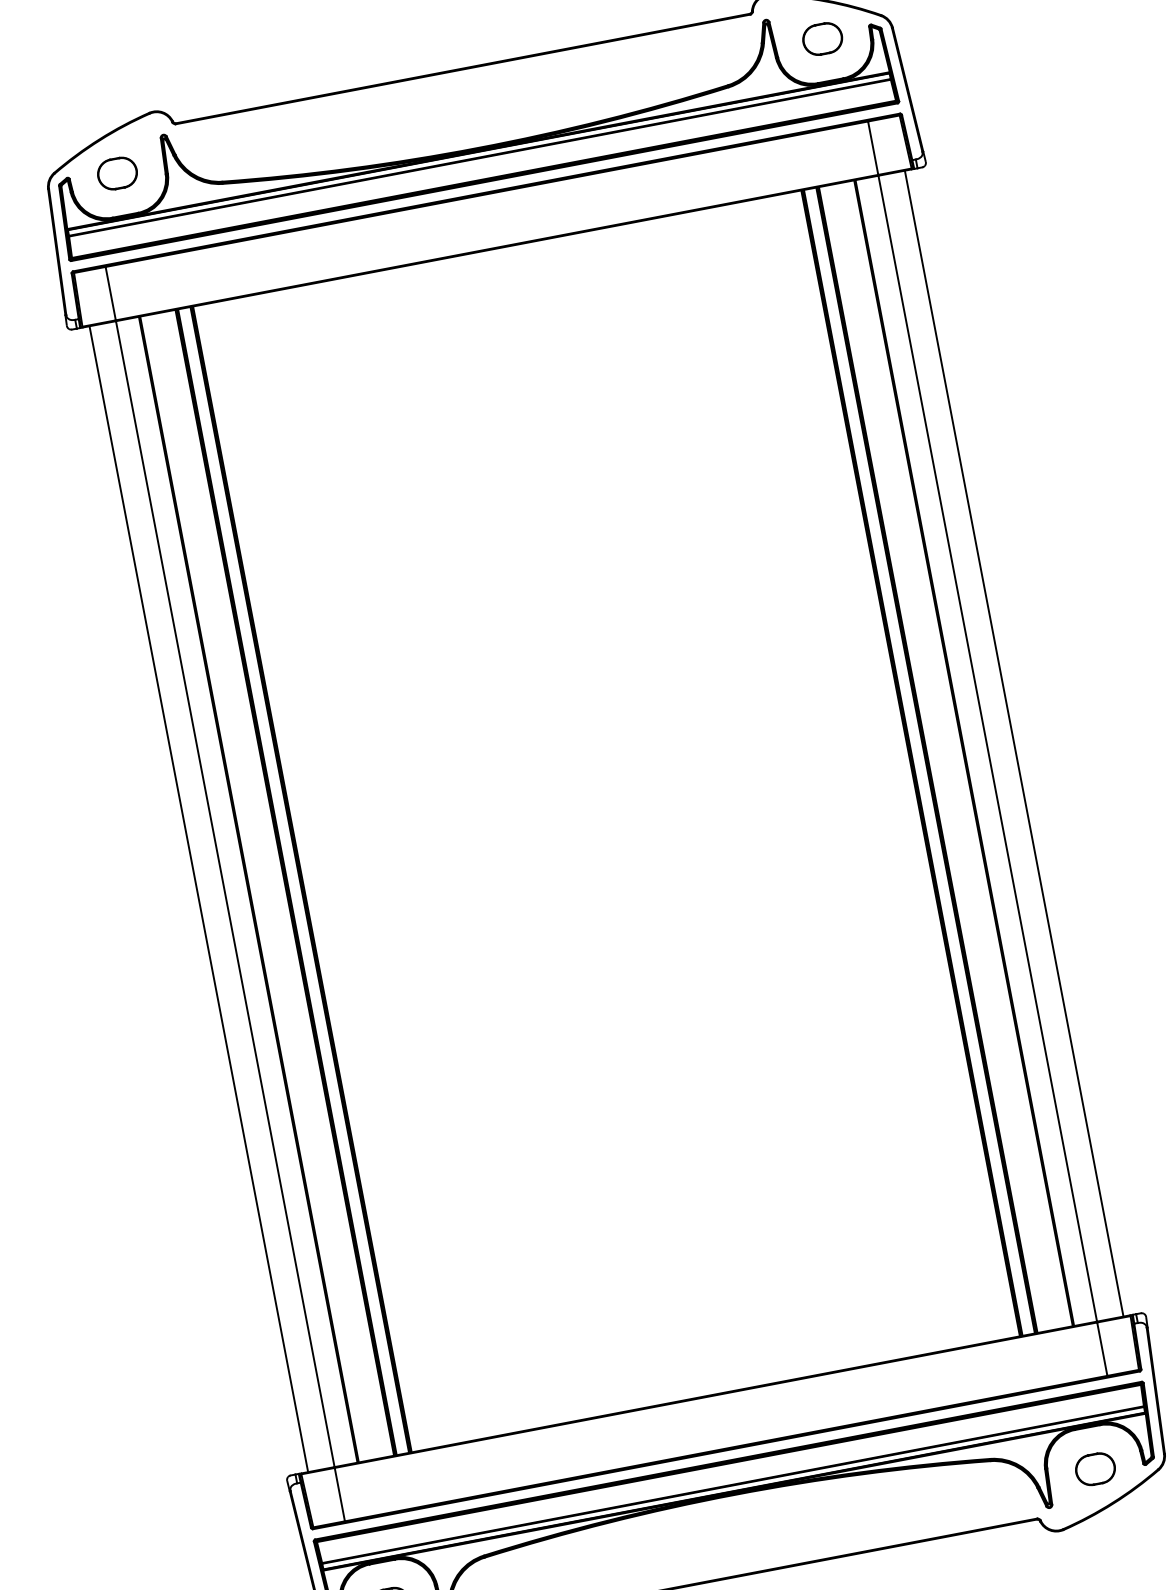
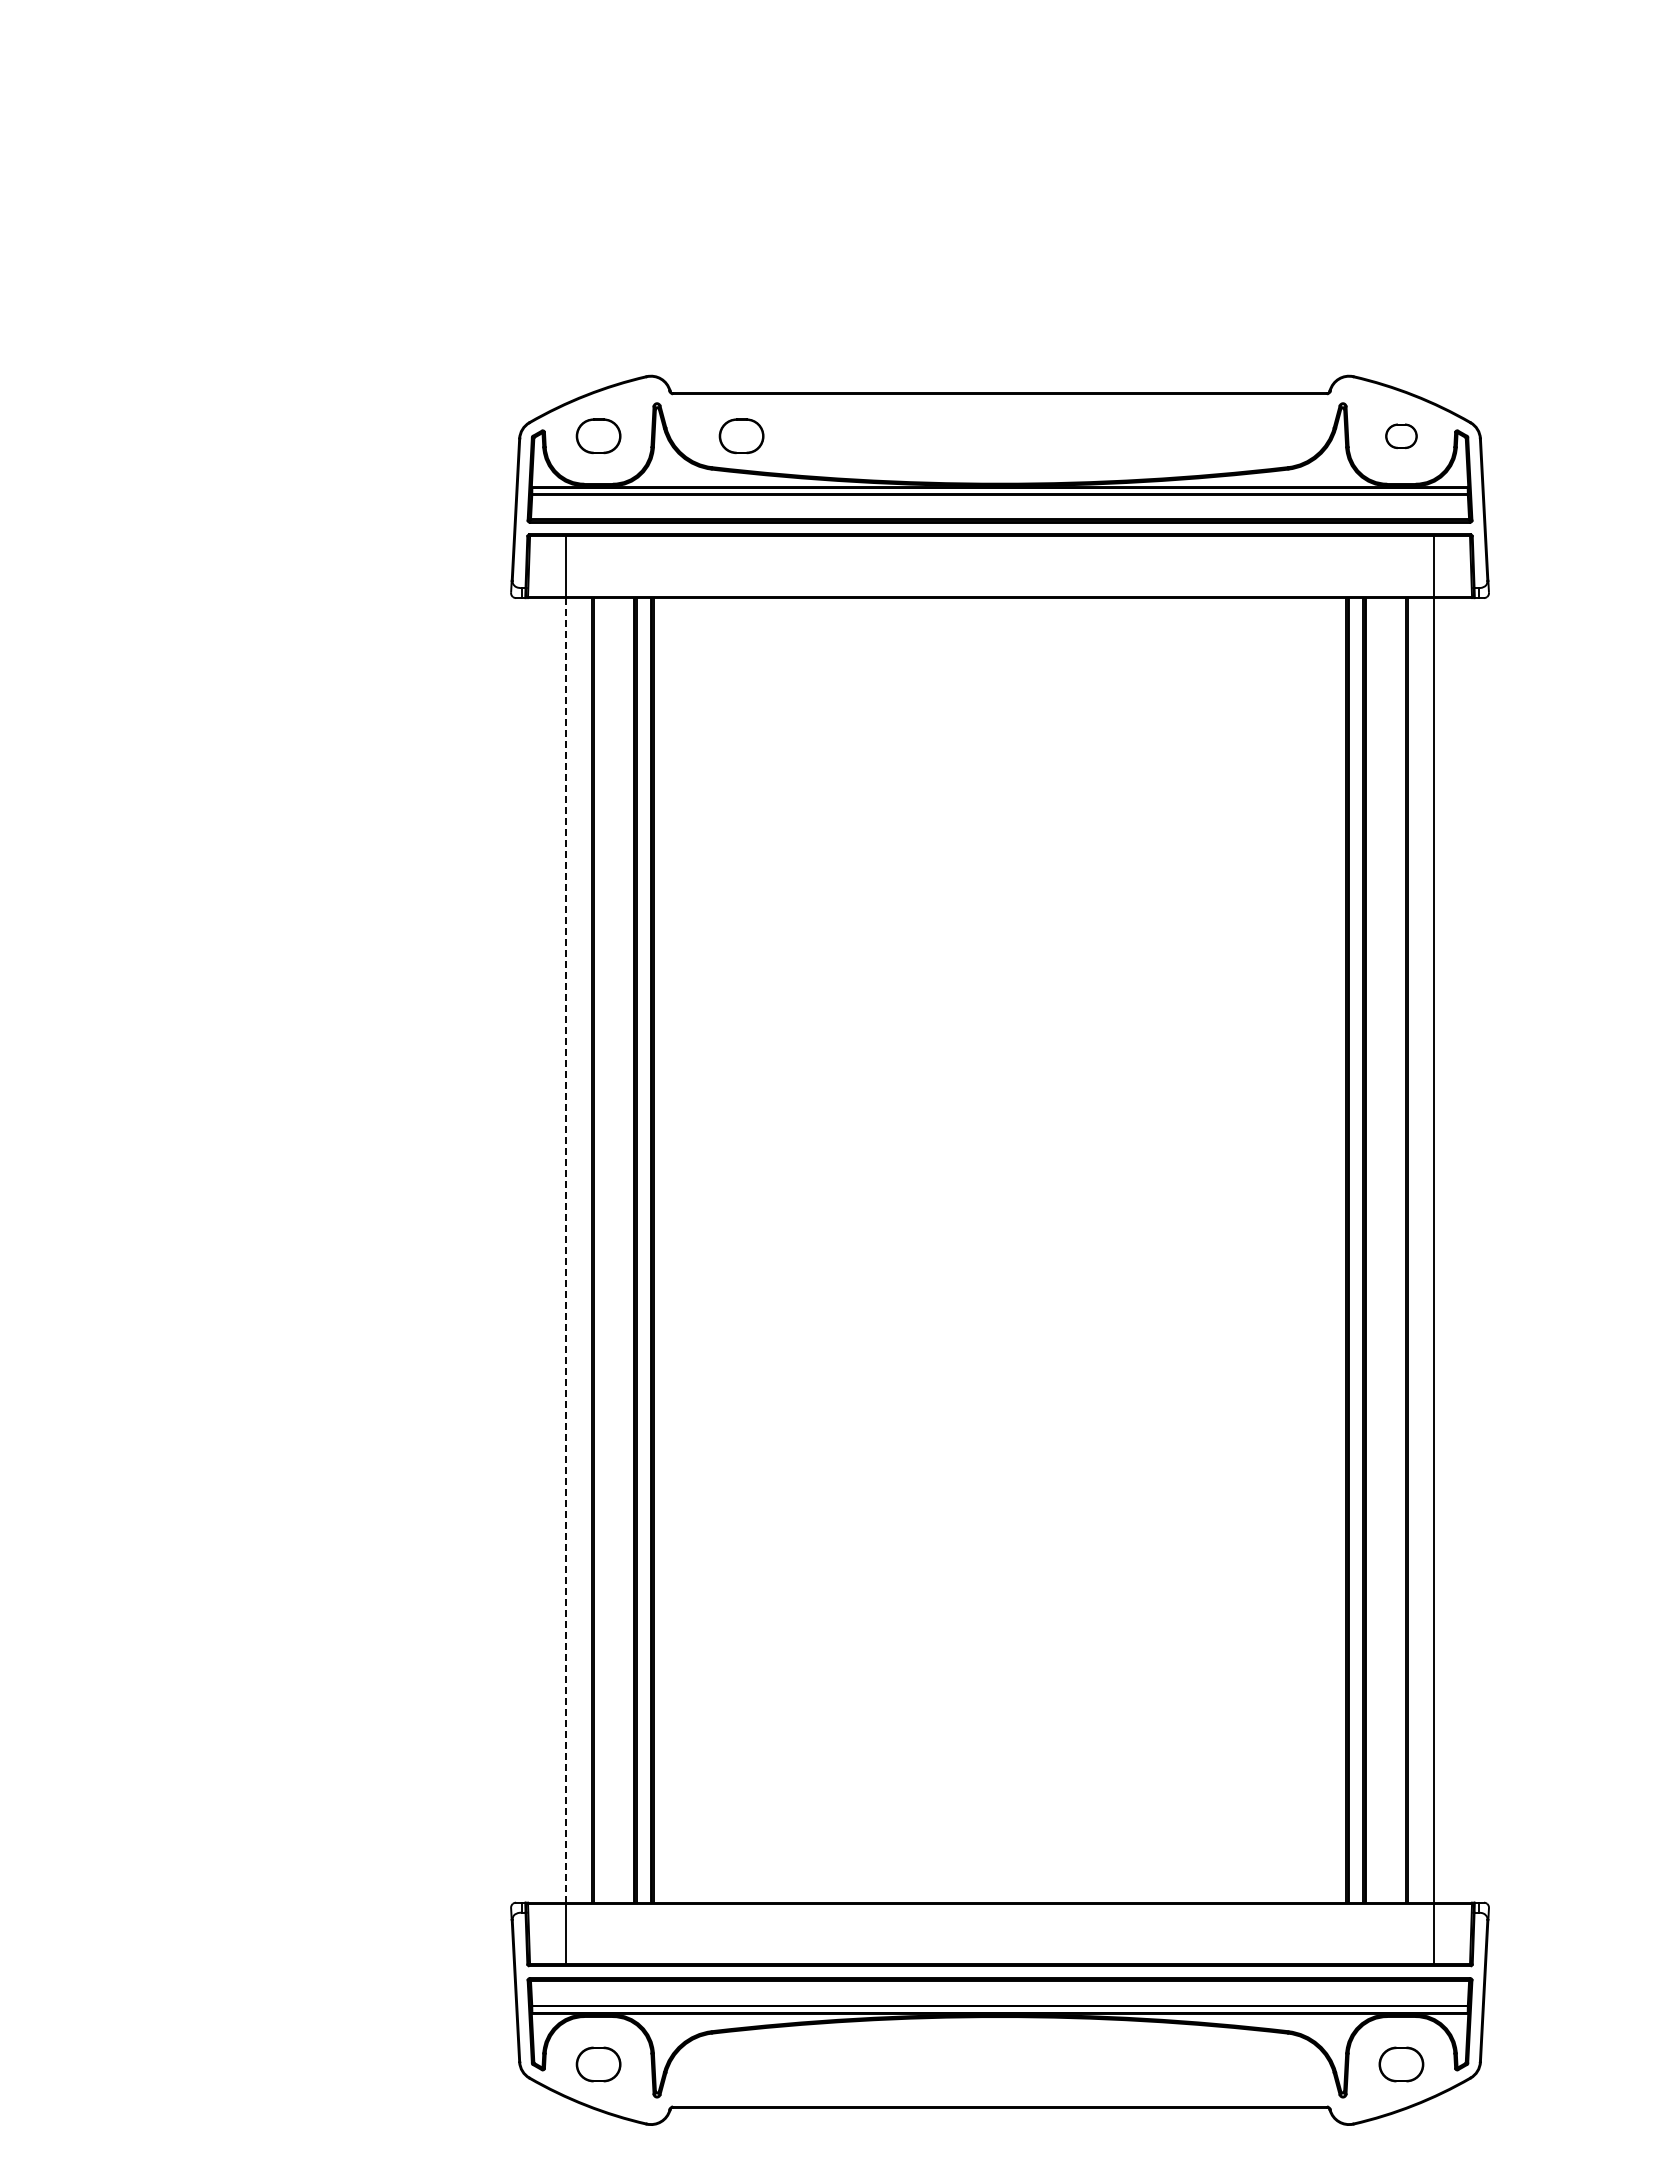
part: (822, 39) -> (1401, 436), size x0.7
part: (243, 149) -> (741, 436), added
line: (1014, 743) -> (1464, 1250), removed
line: (225, 894) -> (566, 1250), solid -> dashed
line: (198, 899) -> (535, 1250), removed

